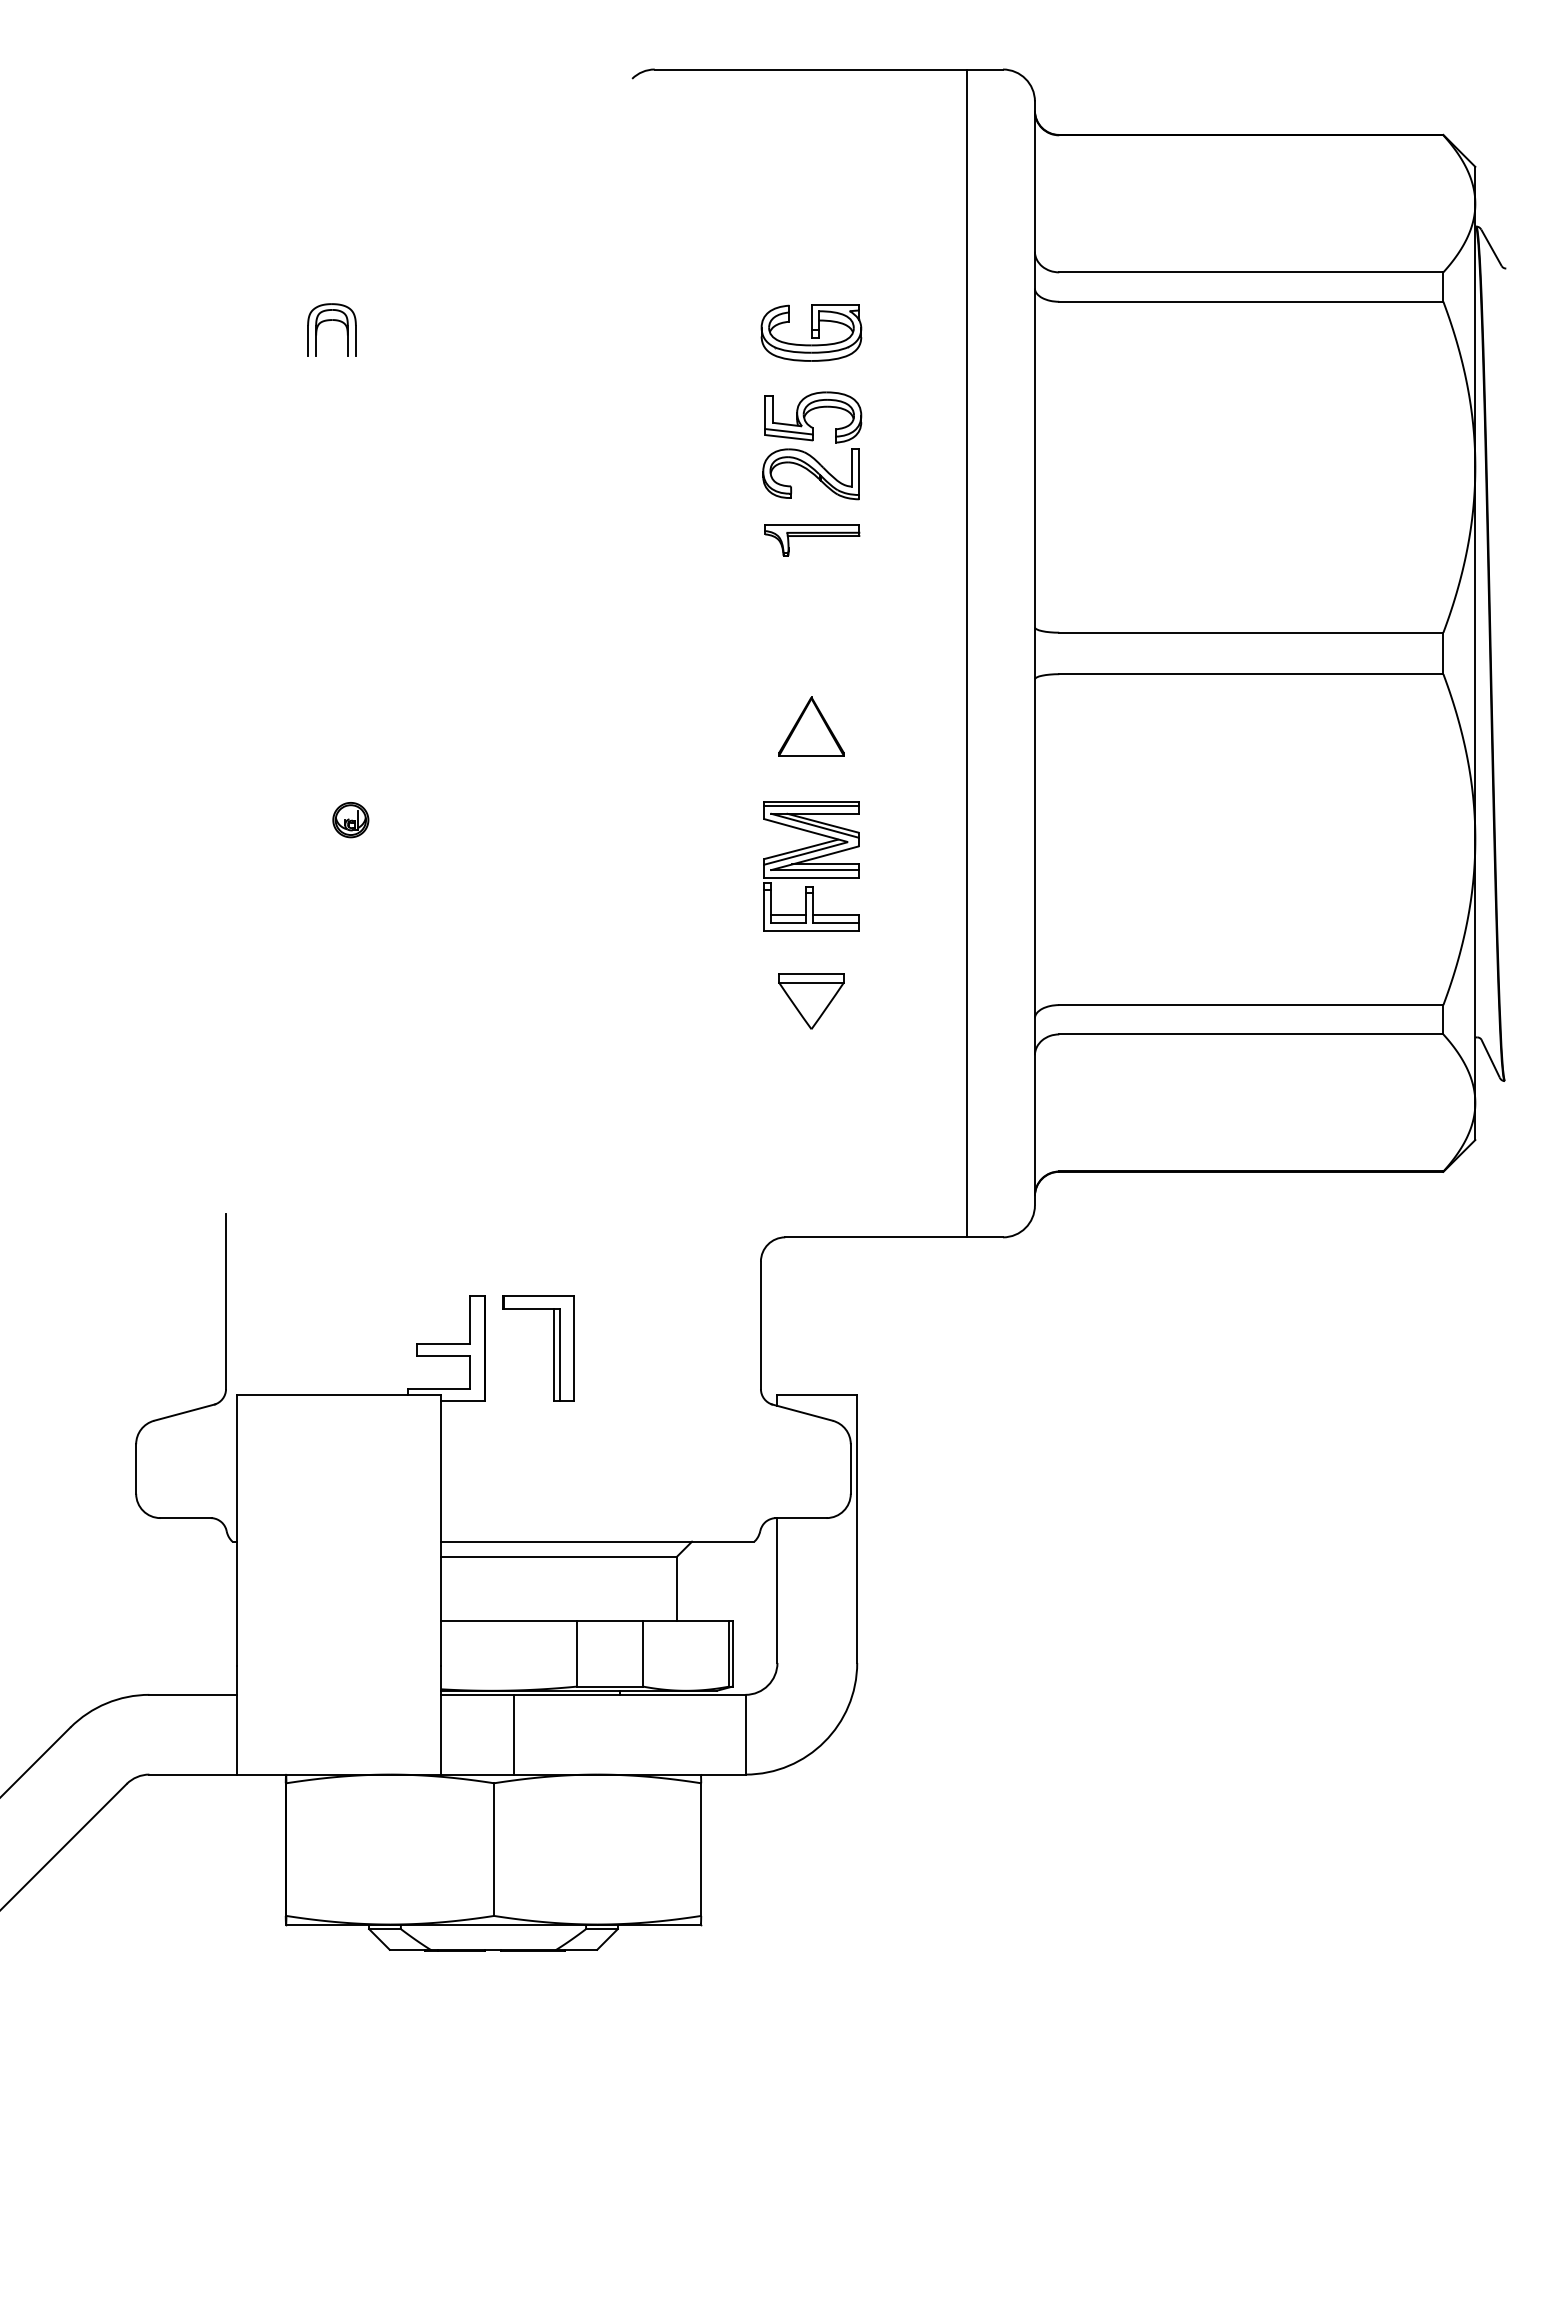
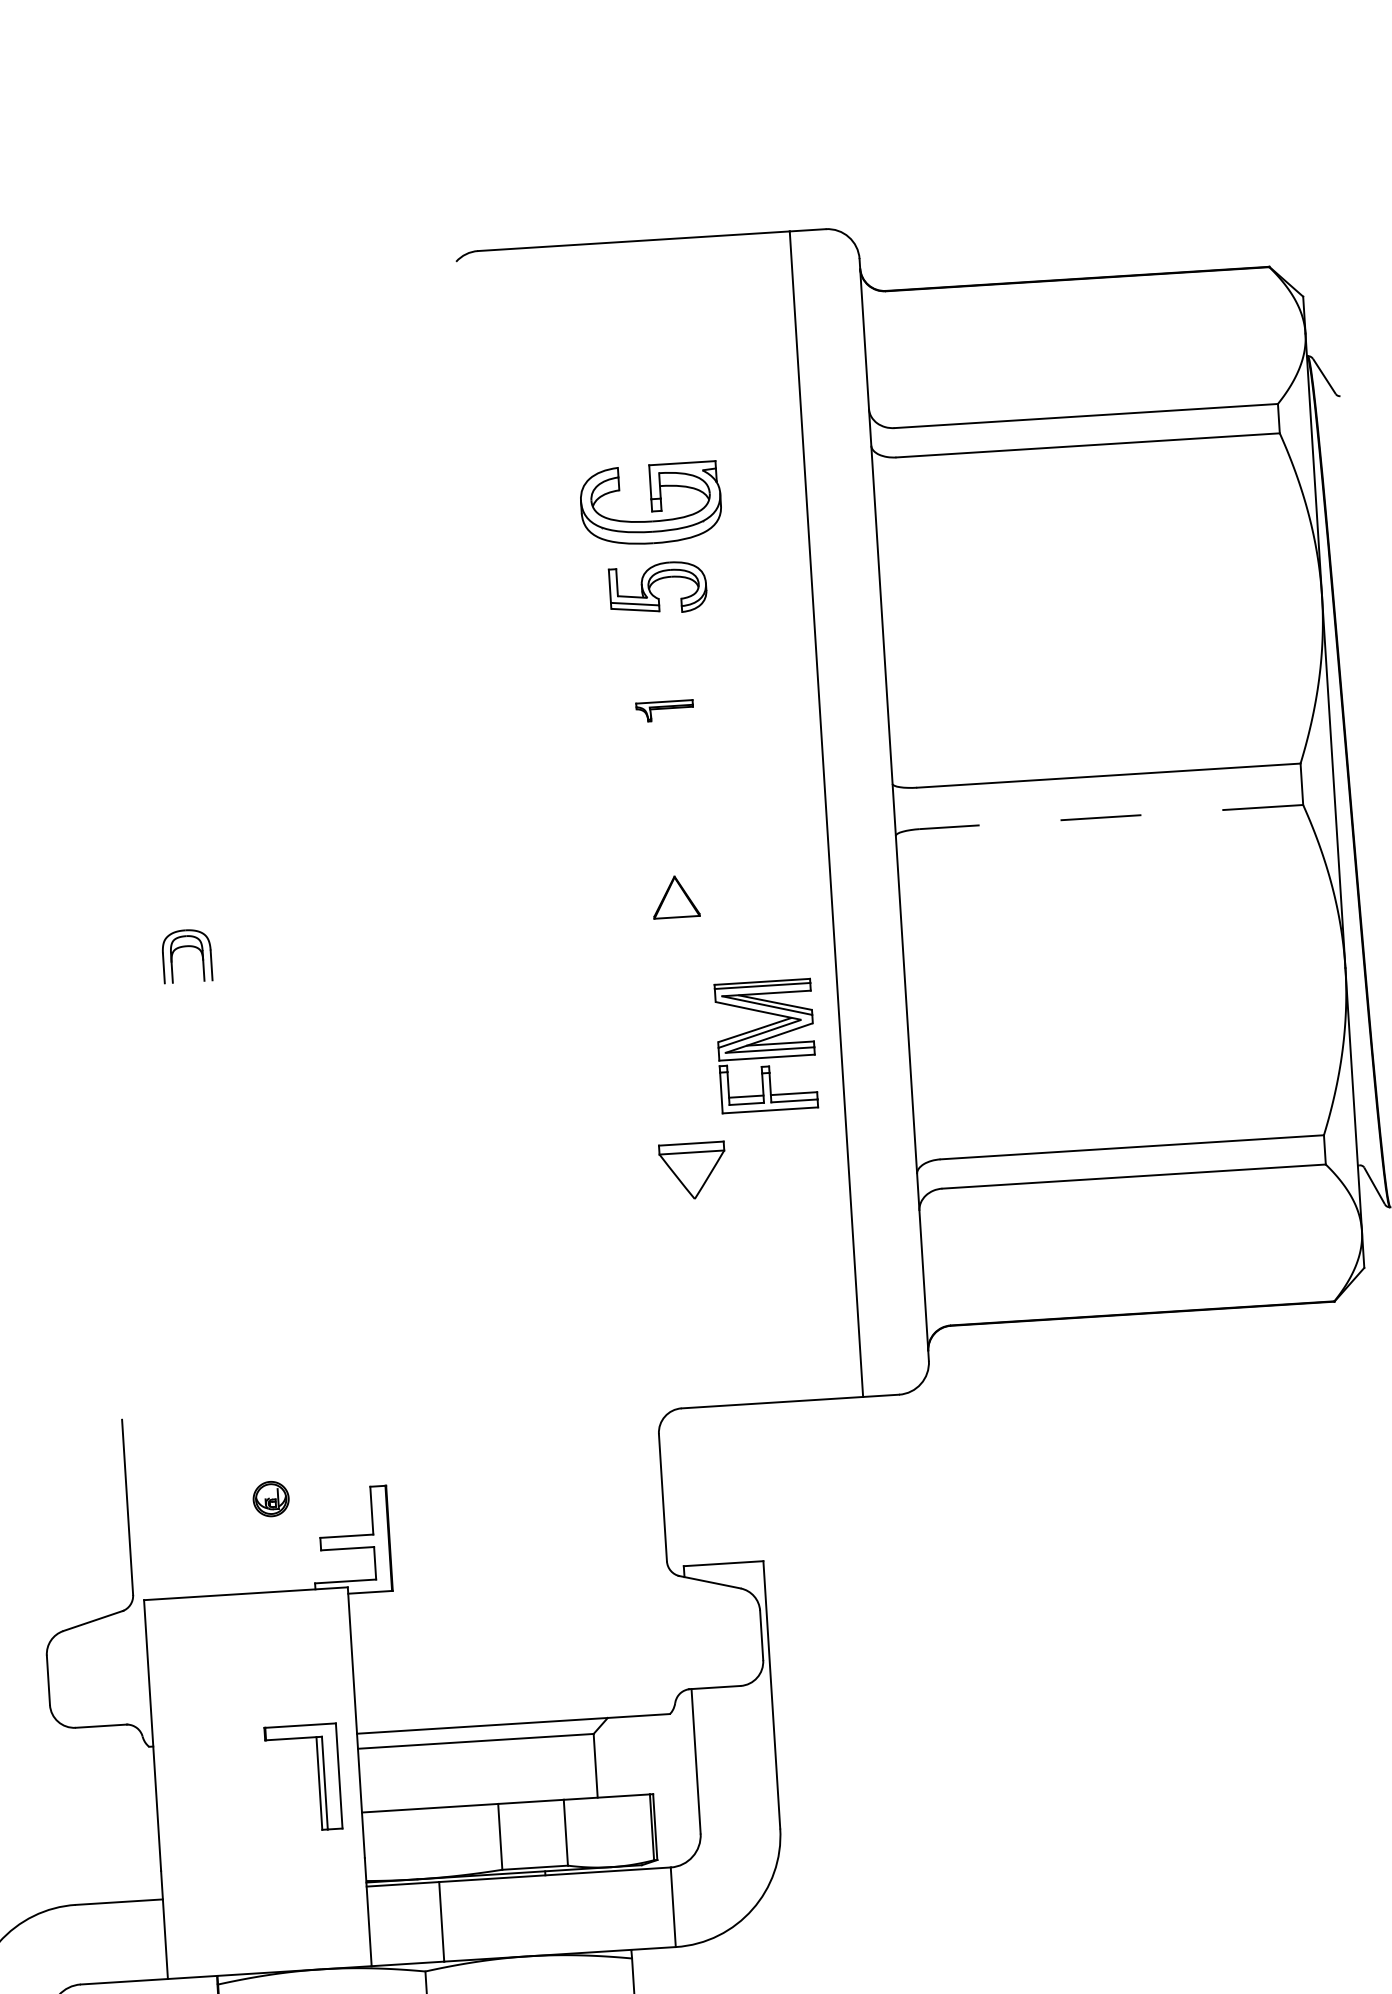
part: (328, 321) -> (183, 947), moved
part: (811, 332) -> (651, 503), size x1.4
part: (810, 474) -> (658, 645), removed
part: (812, 540) -> (665, 711), size x0.6
line: (1250, 674) -> (1110, 817), solid -> dashed
part: (811, 726) -> (675, 896), size x0.7
part: (350, 820) -> (270, 1499), moved
part: (811, 866) -> (766, 1046), moved
part: (553, 1348) -> (318, 1777), moved

